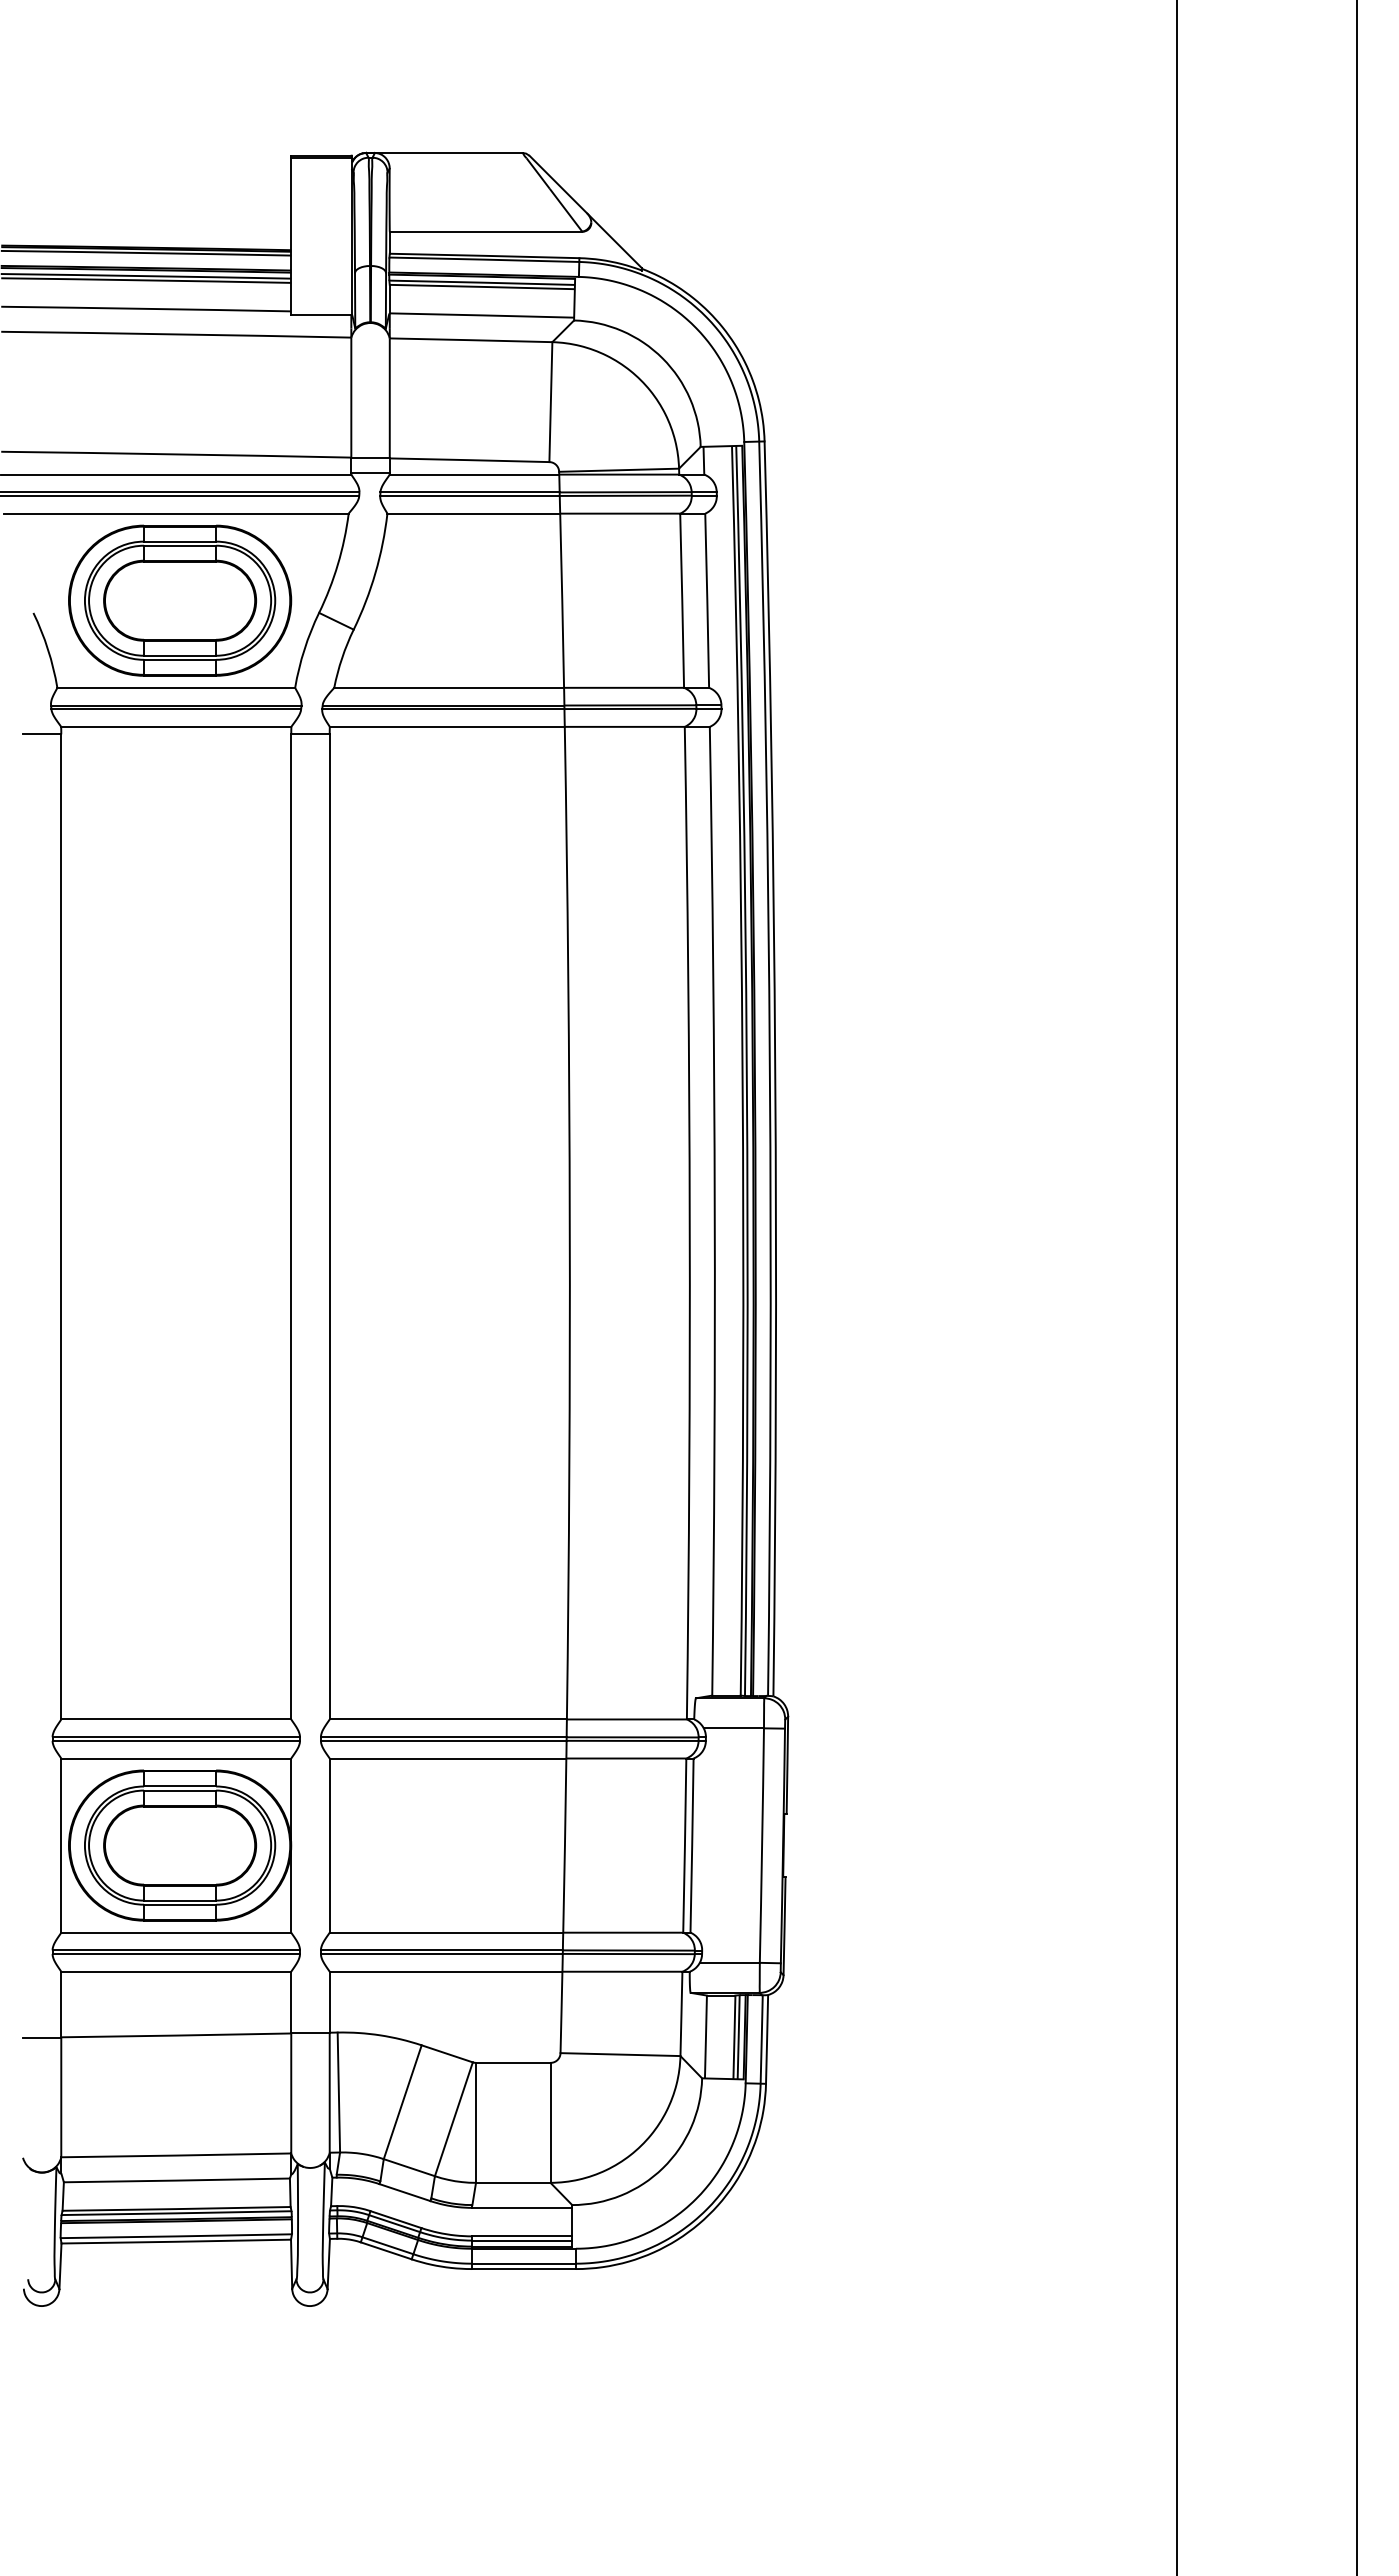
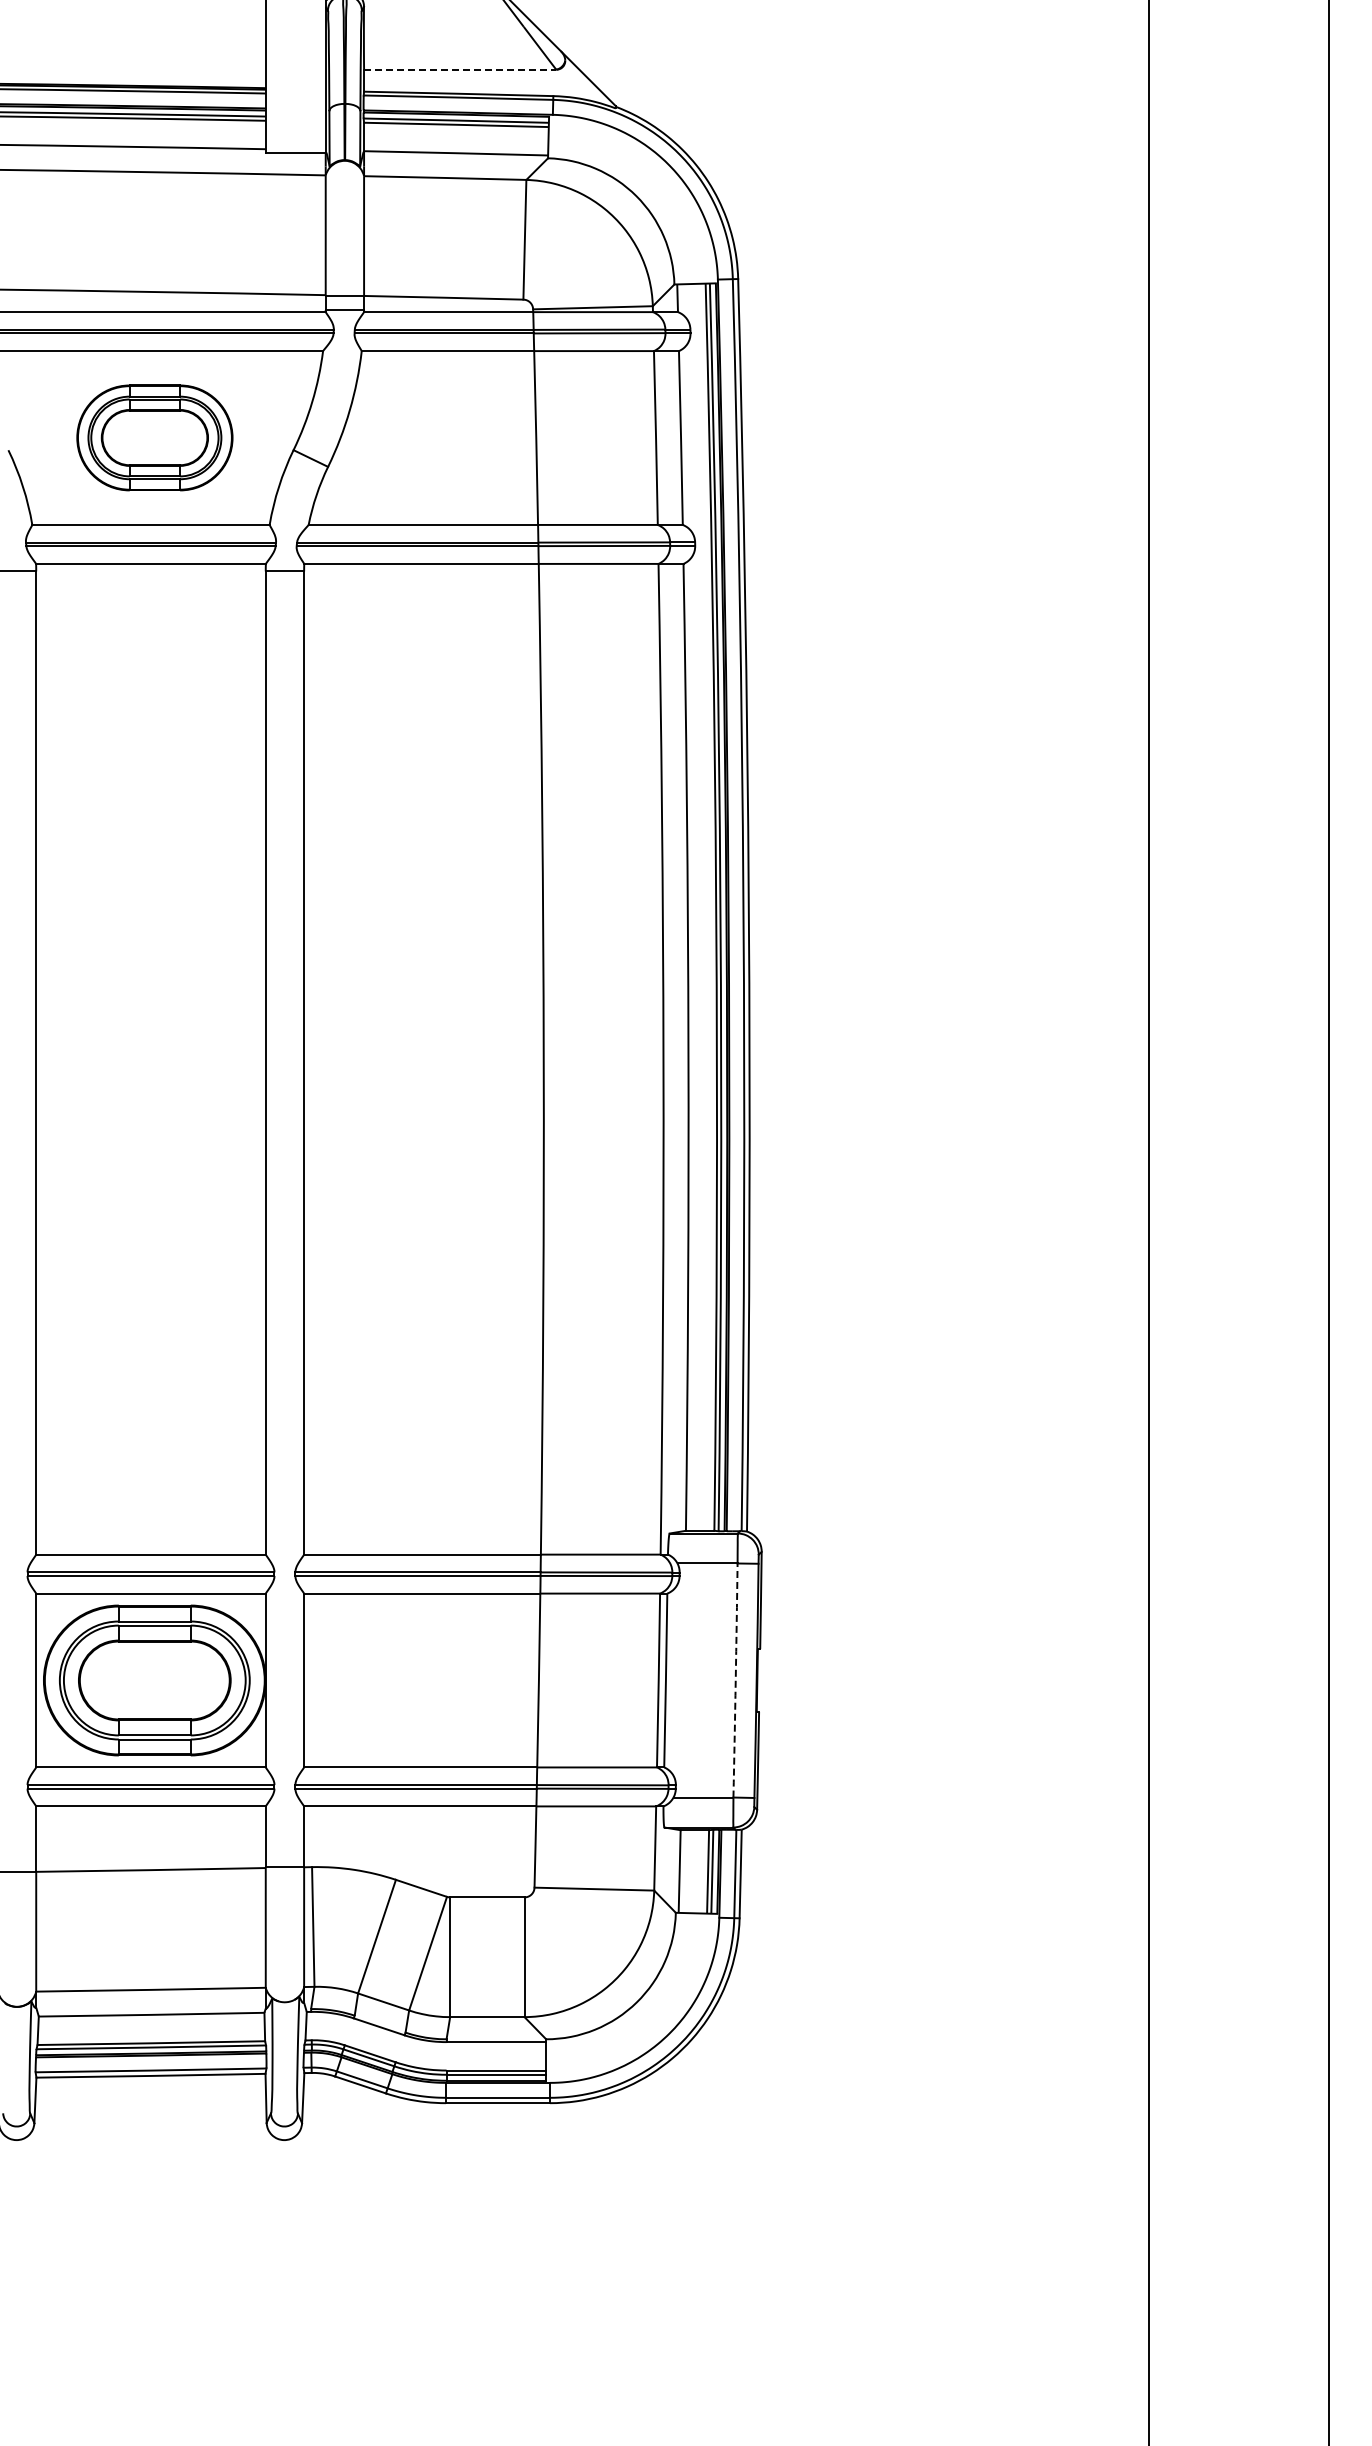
line: (486, 231) -> (460, 69), solid -> dashed
part: (180, 600) -> (155, 437), size x0.7
arc: (762, 1845) -> (736, 1680), solid -> dashed

